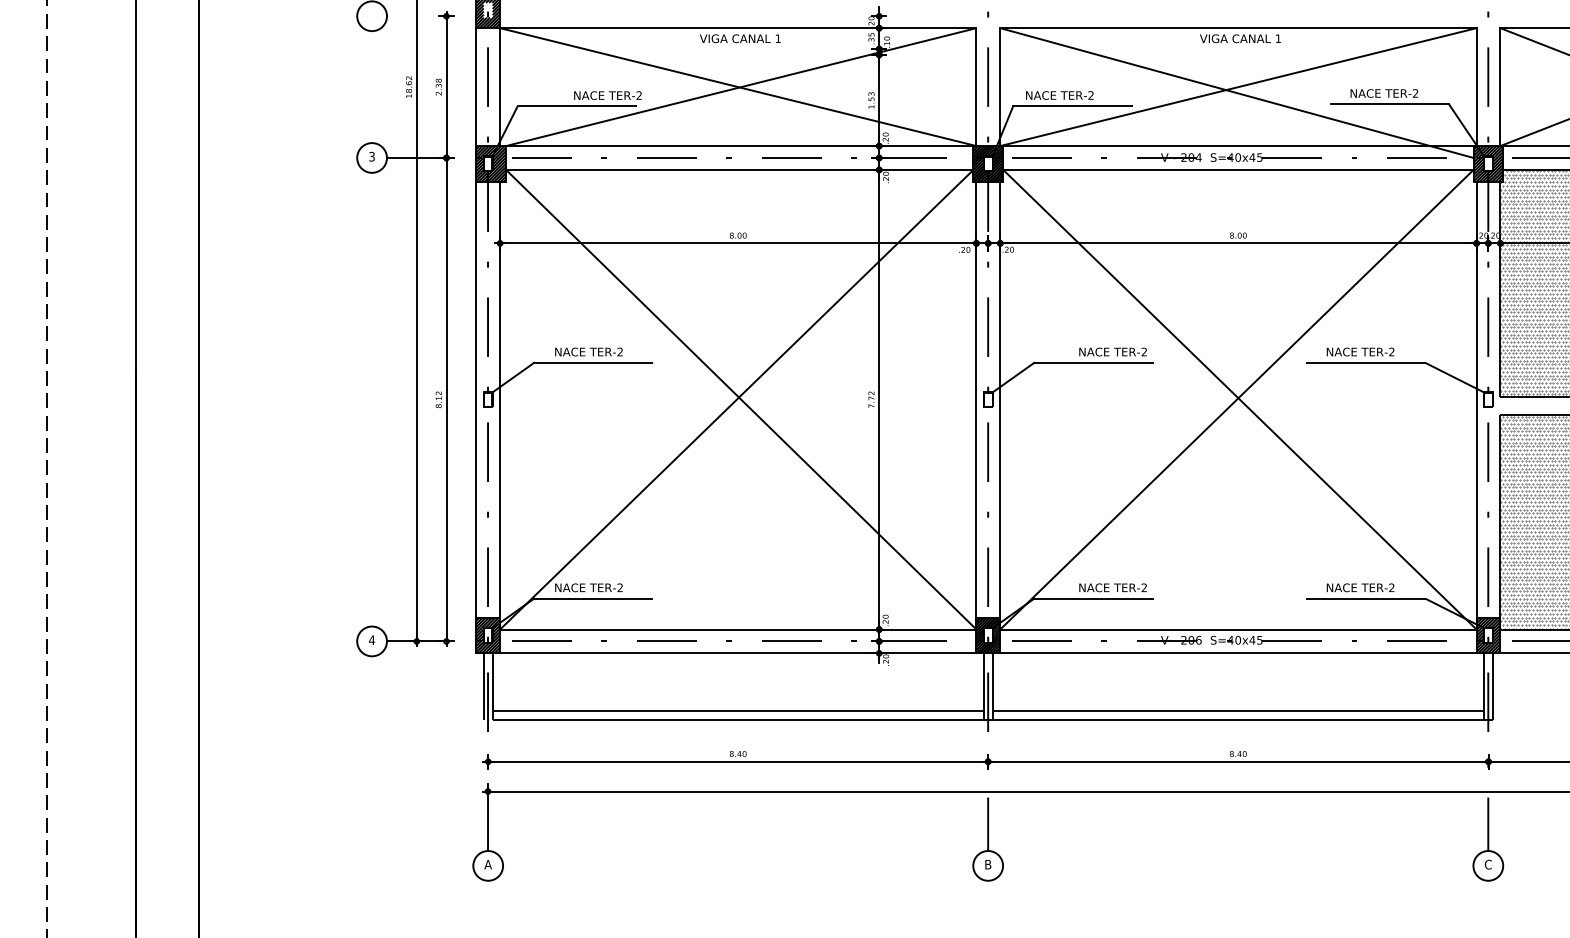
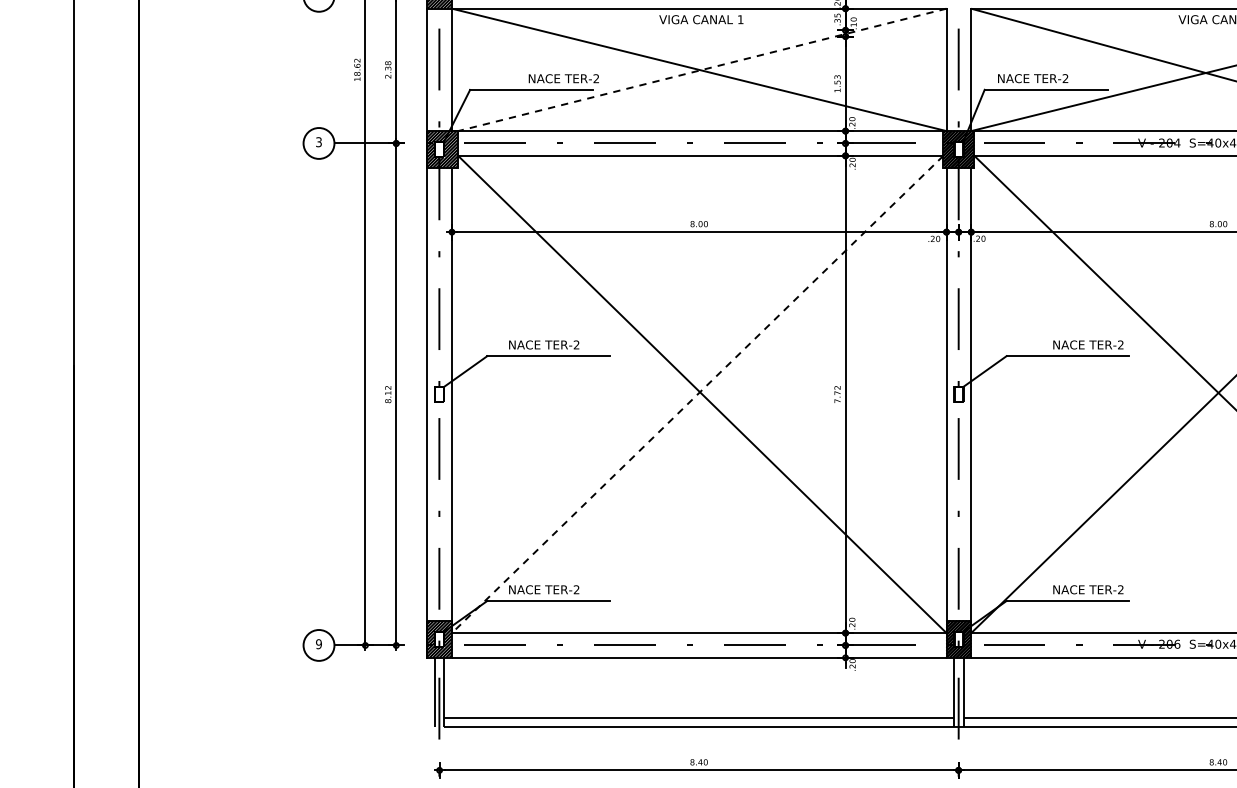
line: (740, 87) -> (701, 70), solid -> dashed
line: (736, 399) -> (697, 394), solid -> dashed
text: (372, 640) -> (319, 644), 4 -> 9

